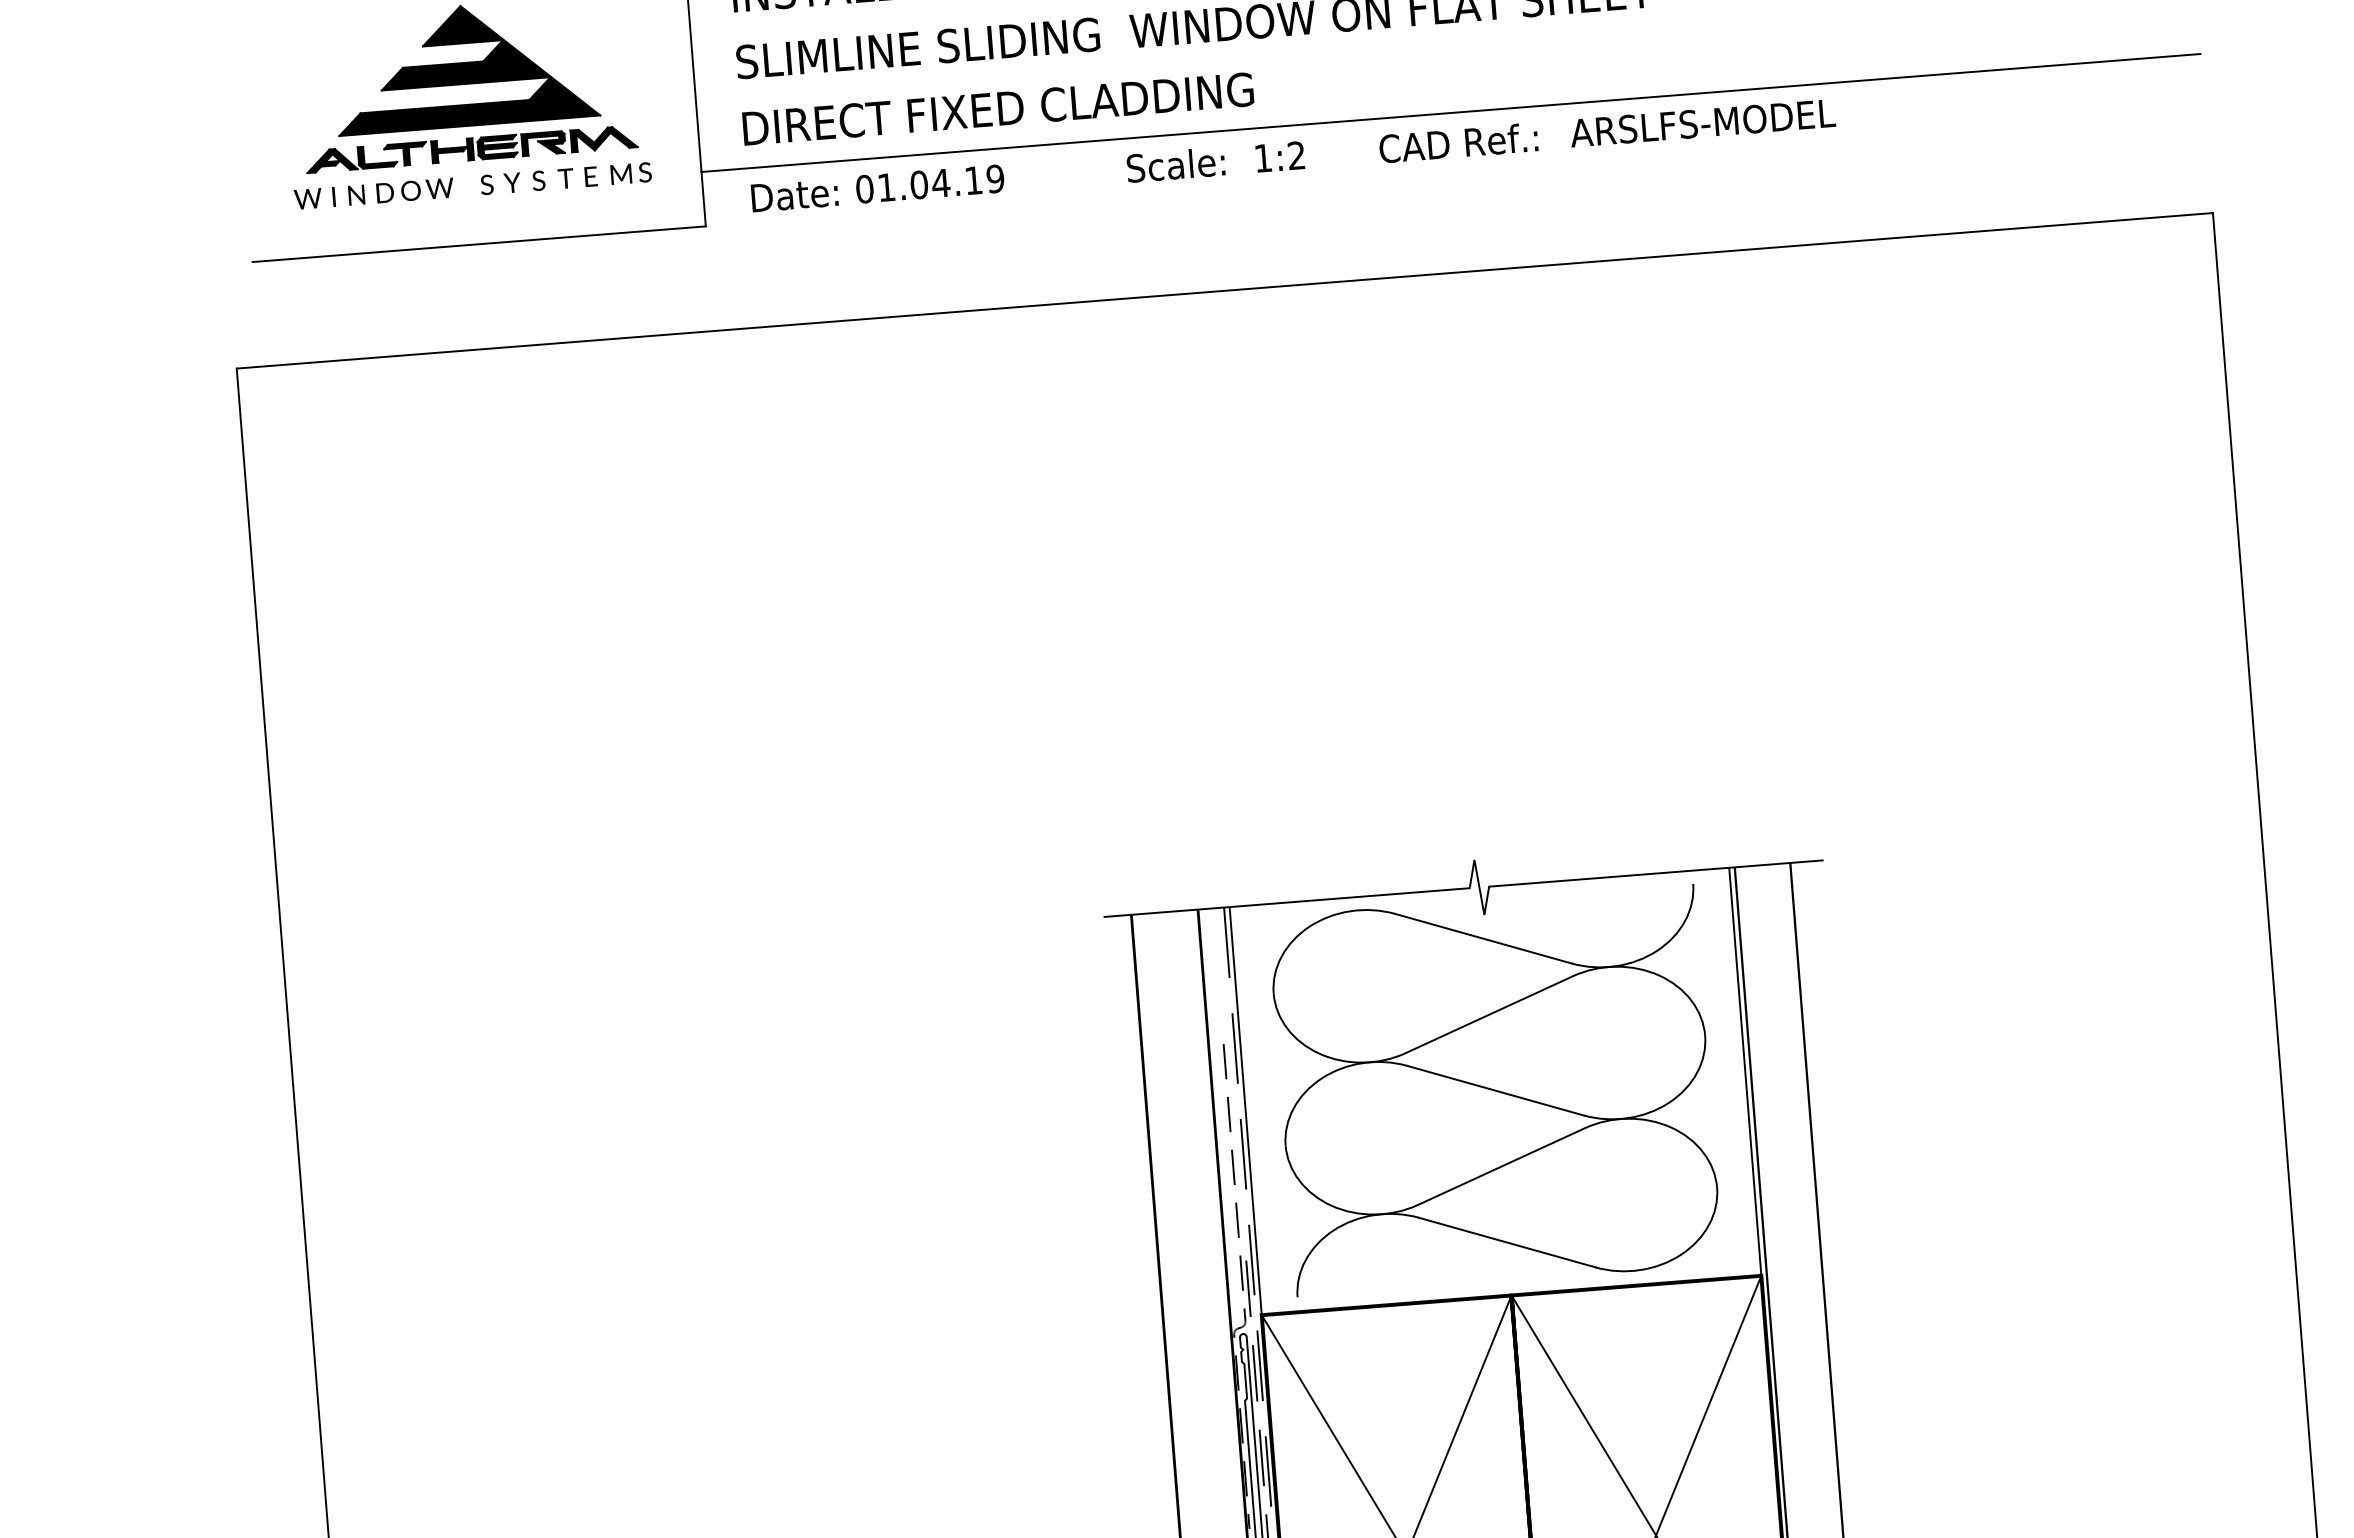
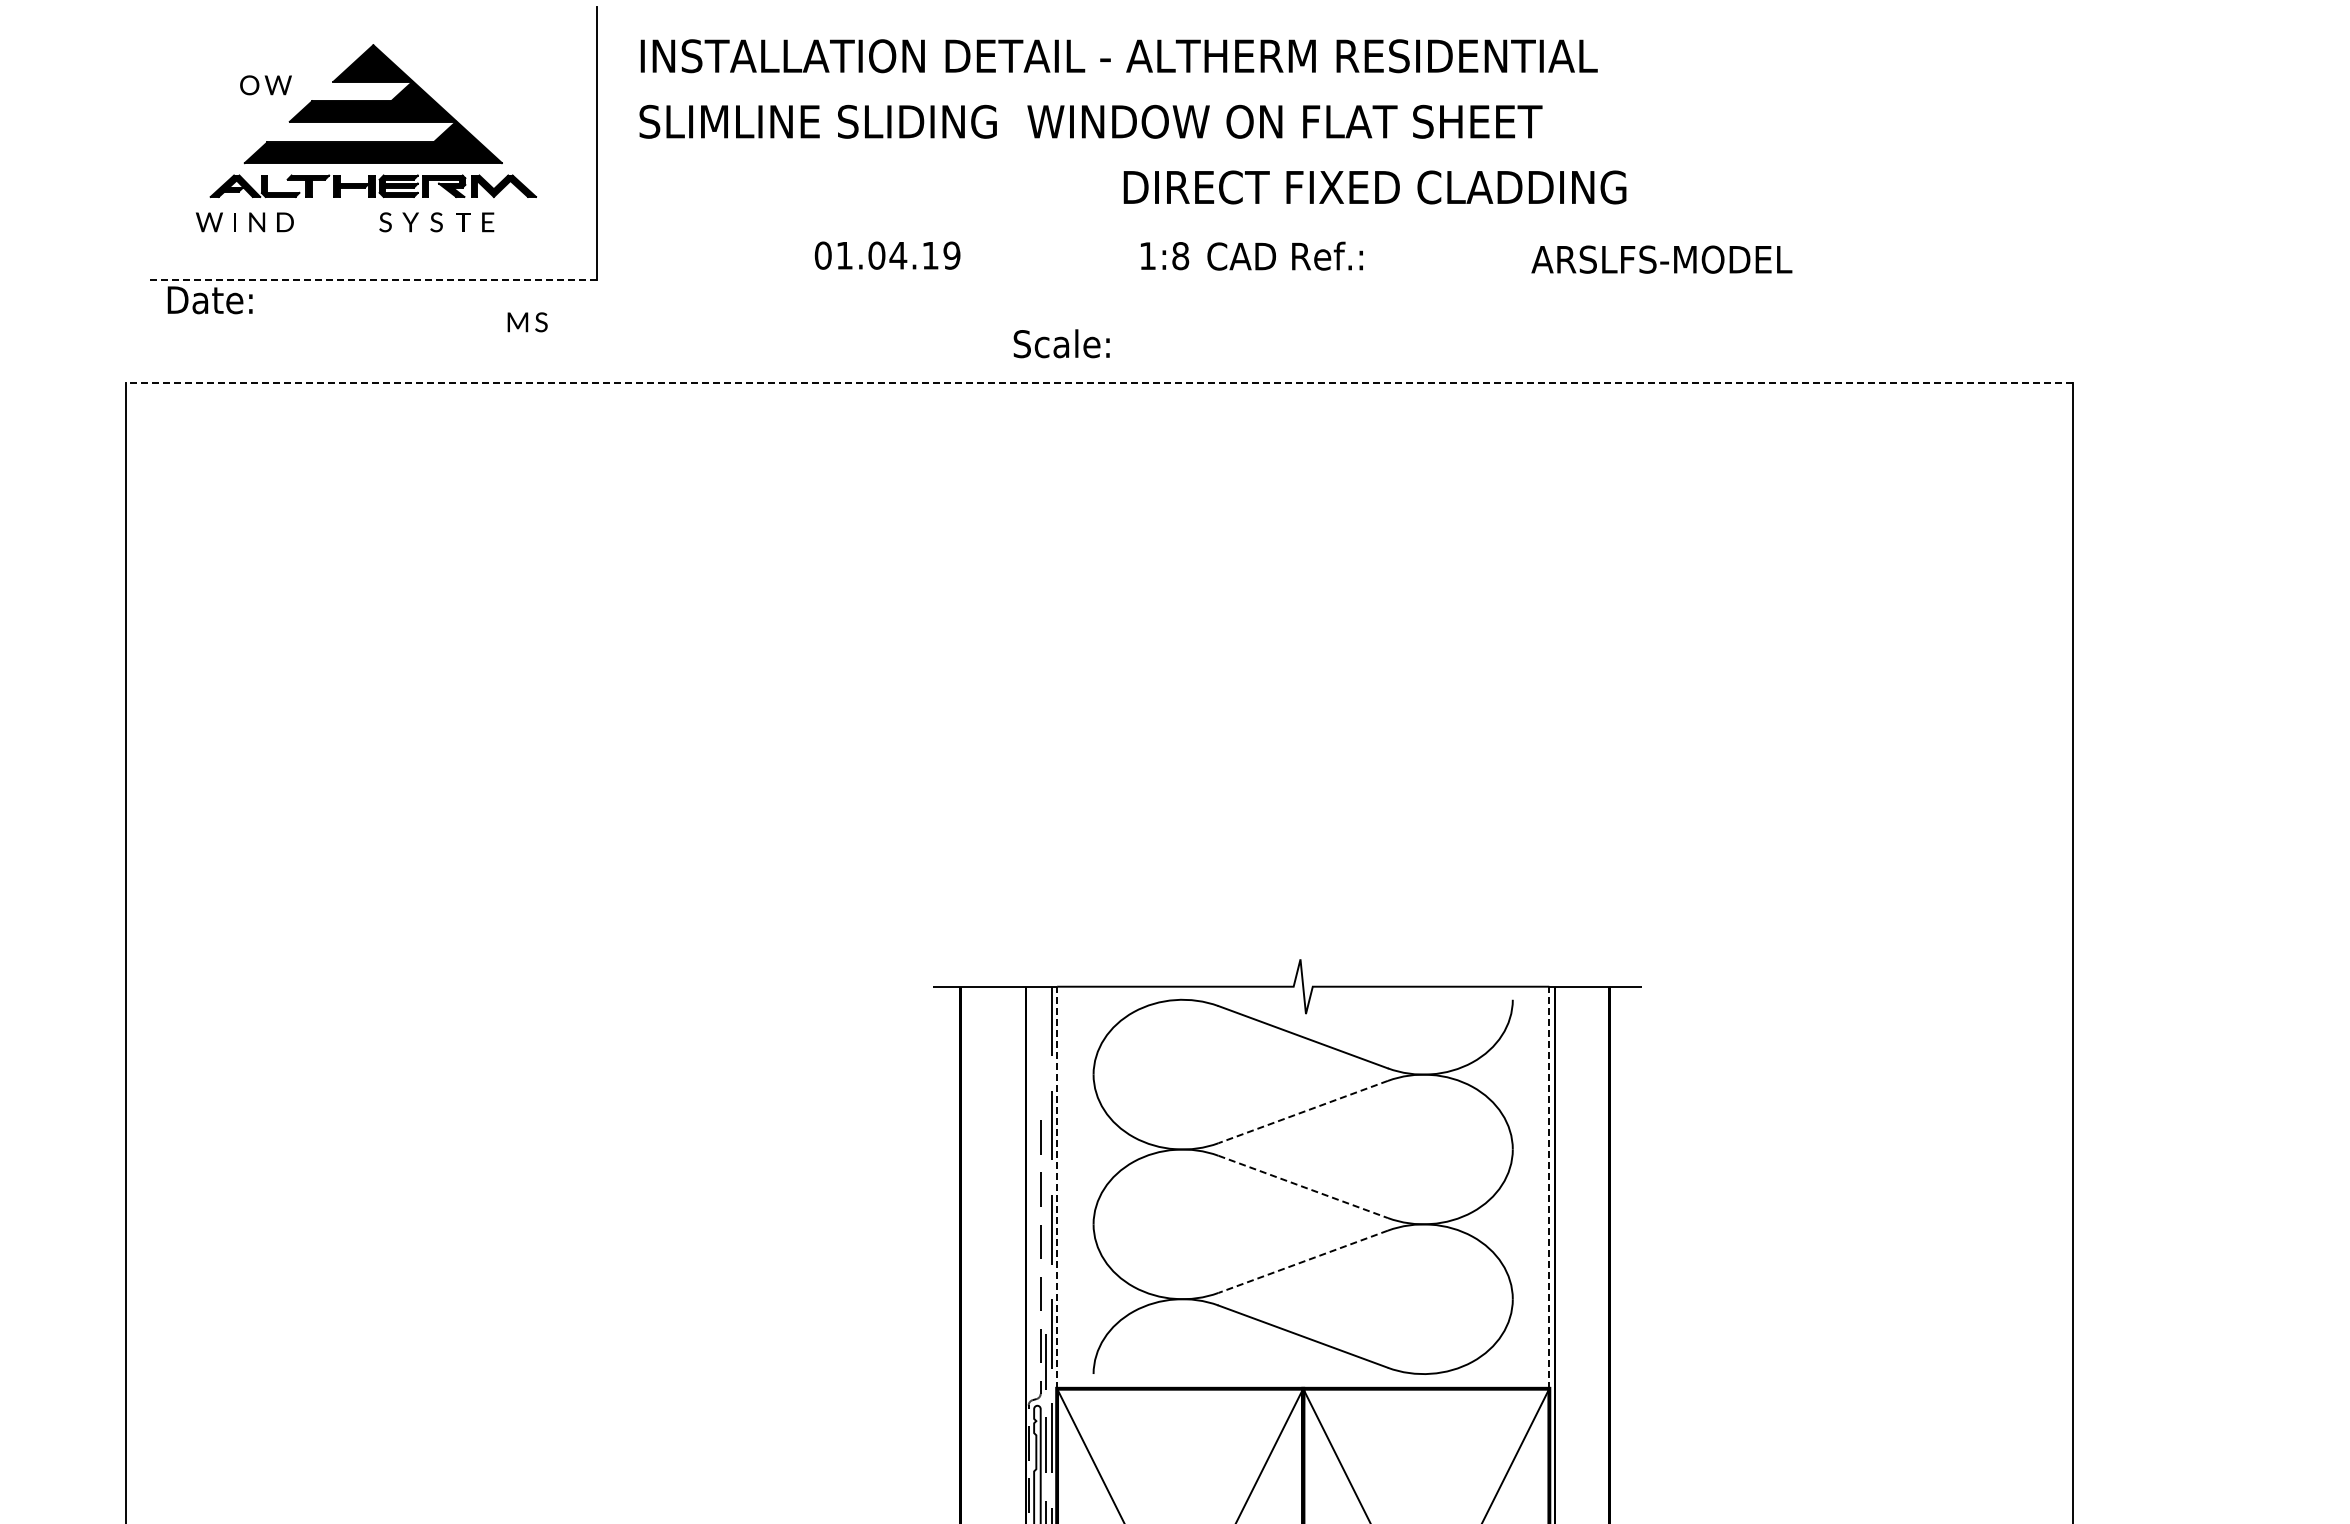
text: (997, 109) -> (1374, 187), moved
line: (1450, 113) -> (1334, 226), removed
text: (1702, 123) -> (1661, 259), moved
text: (1457, 142) -> (1284, 255), moved
text: (1296, 156) -> (1180, 256), 1:2 -> 1:8
text: (1175, 164) -> (1061, 343), moved
text: (631, 173) -> (527, 322), moved
text: (930, 183) -> (887, 255), moved
text: (427, 189) -> (265, 85), moved
text: (794, 195) -> (209, 300), moved
line: (478, 243) -> (372, 279), solid -> dashed
line: (1224, 290) -> (1099, 382), solid -> dashed
line: (1488, 1015) -> (1302, 1112), solid -> dashed
line: (1745, 1071) -> (1549, 1187), solid -> dashed
line: (1495, 1091) -> (1303, 1187), solid -> dashed
line: (1246, 1110) -> (1057, 1187), solid -> dashed
line: (1500, 1166) -> (1302, 1261), solid -> dashed

